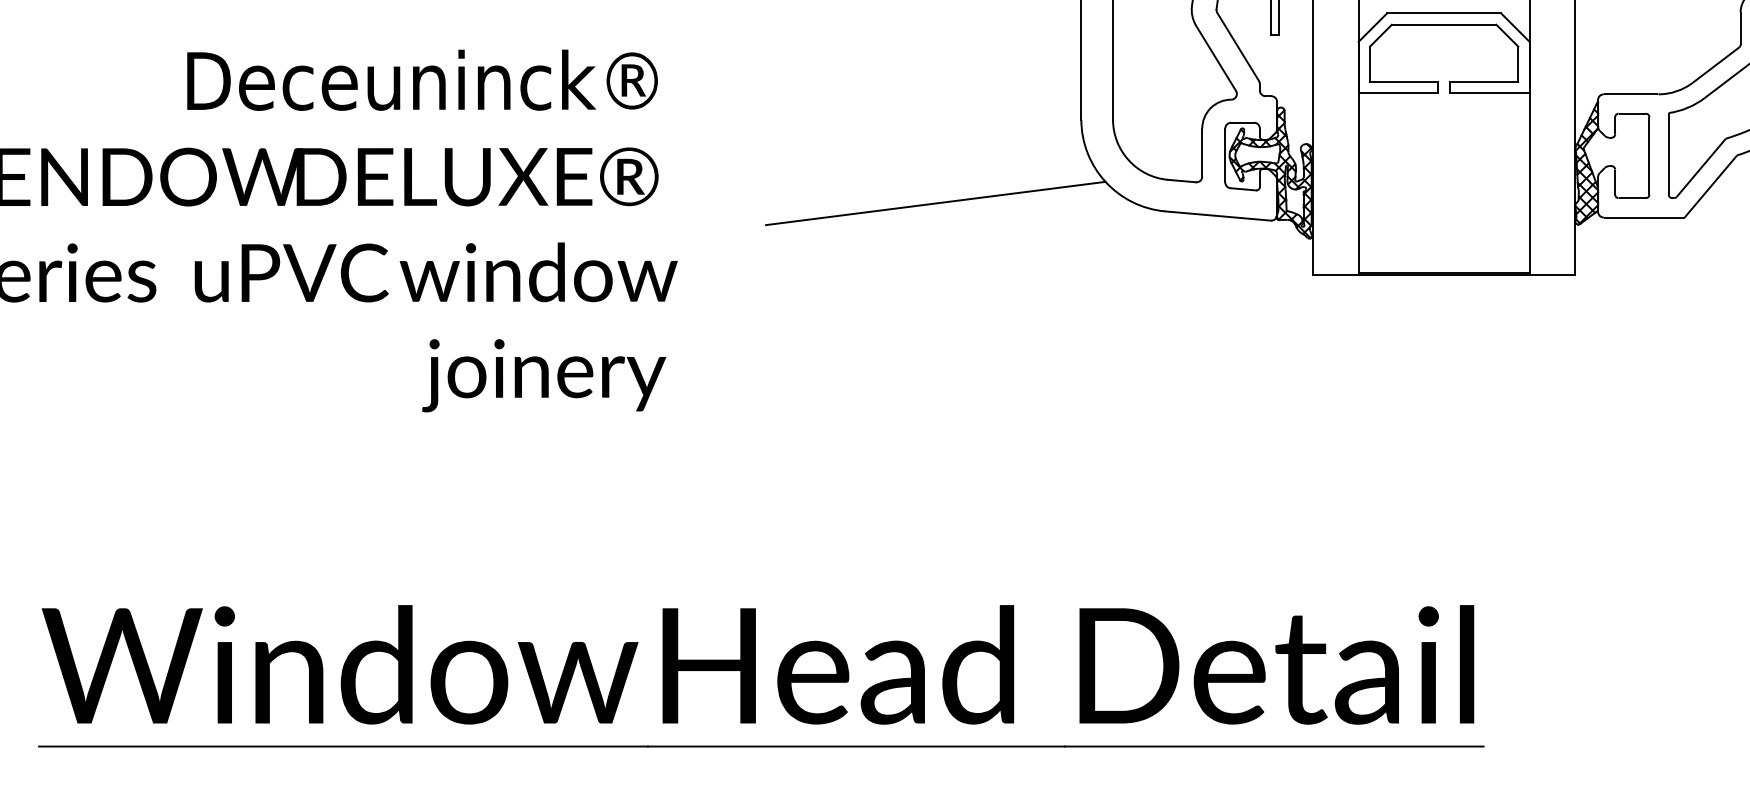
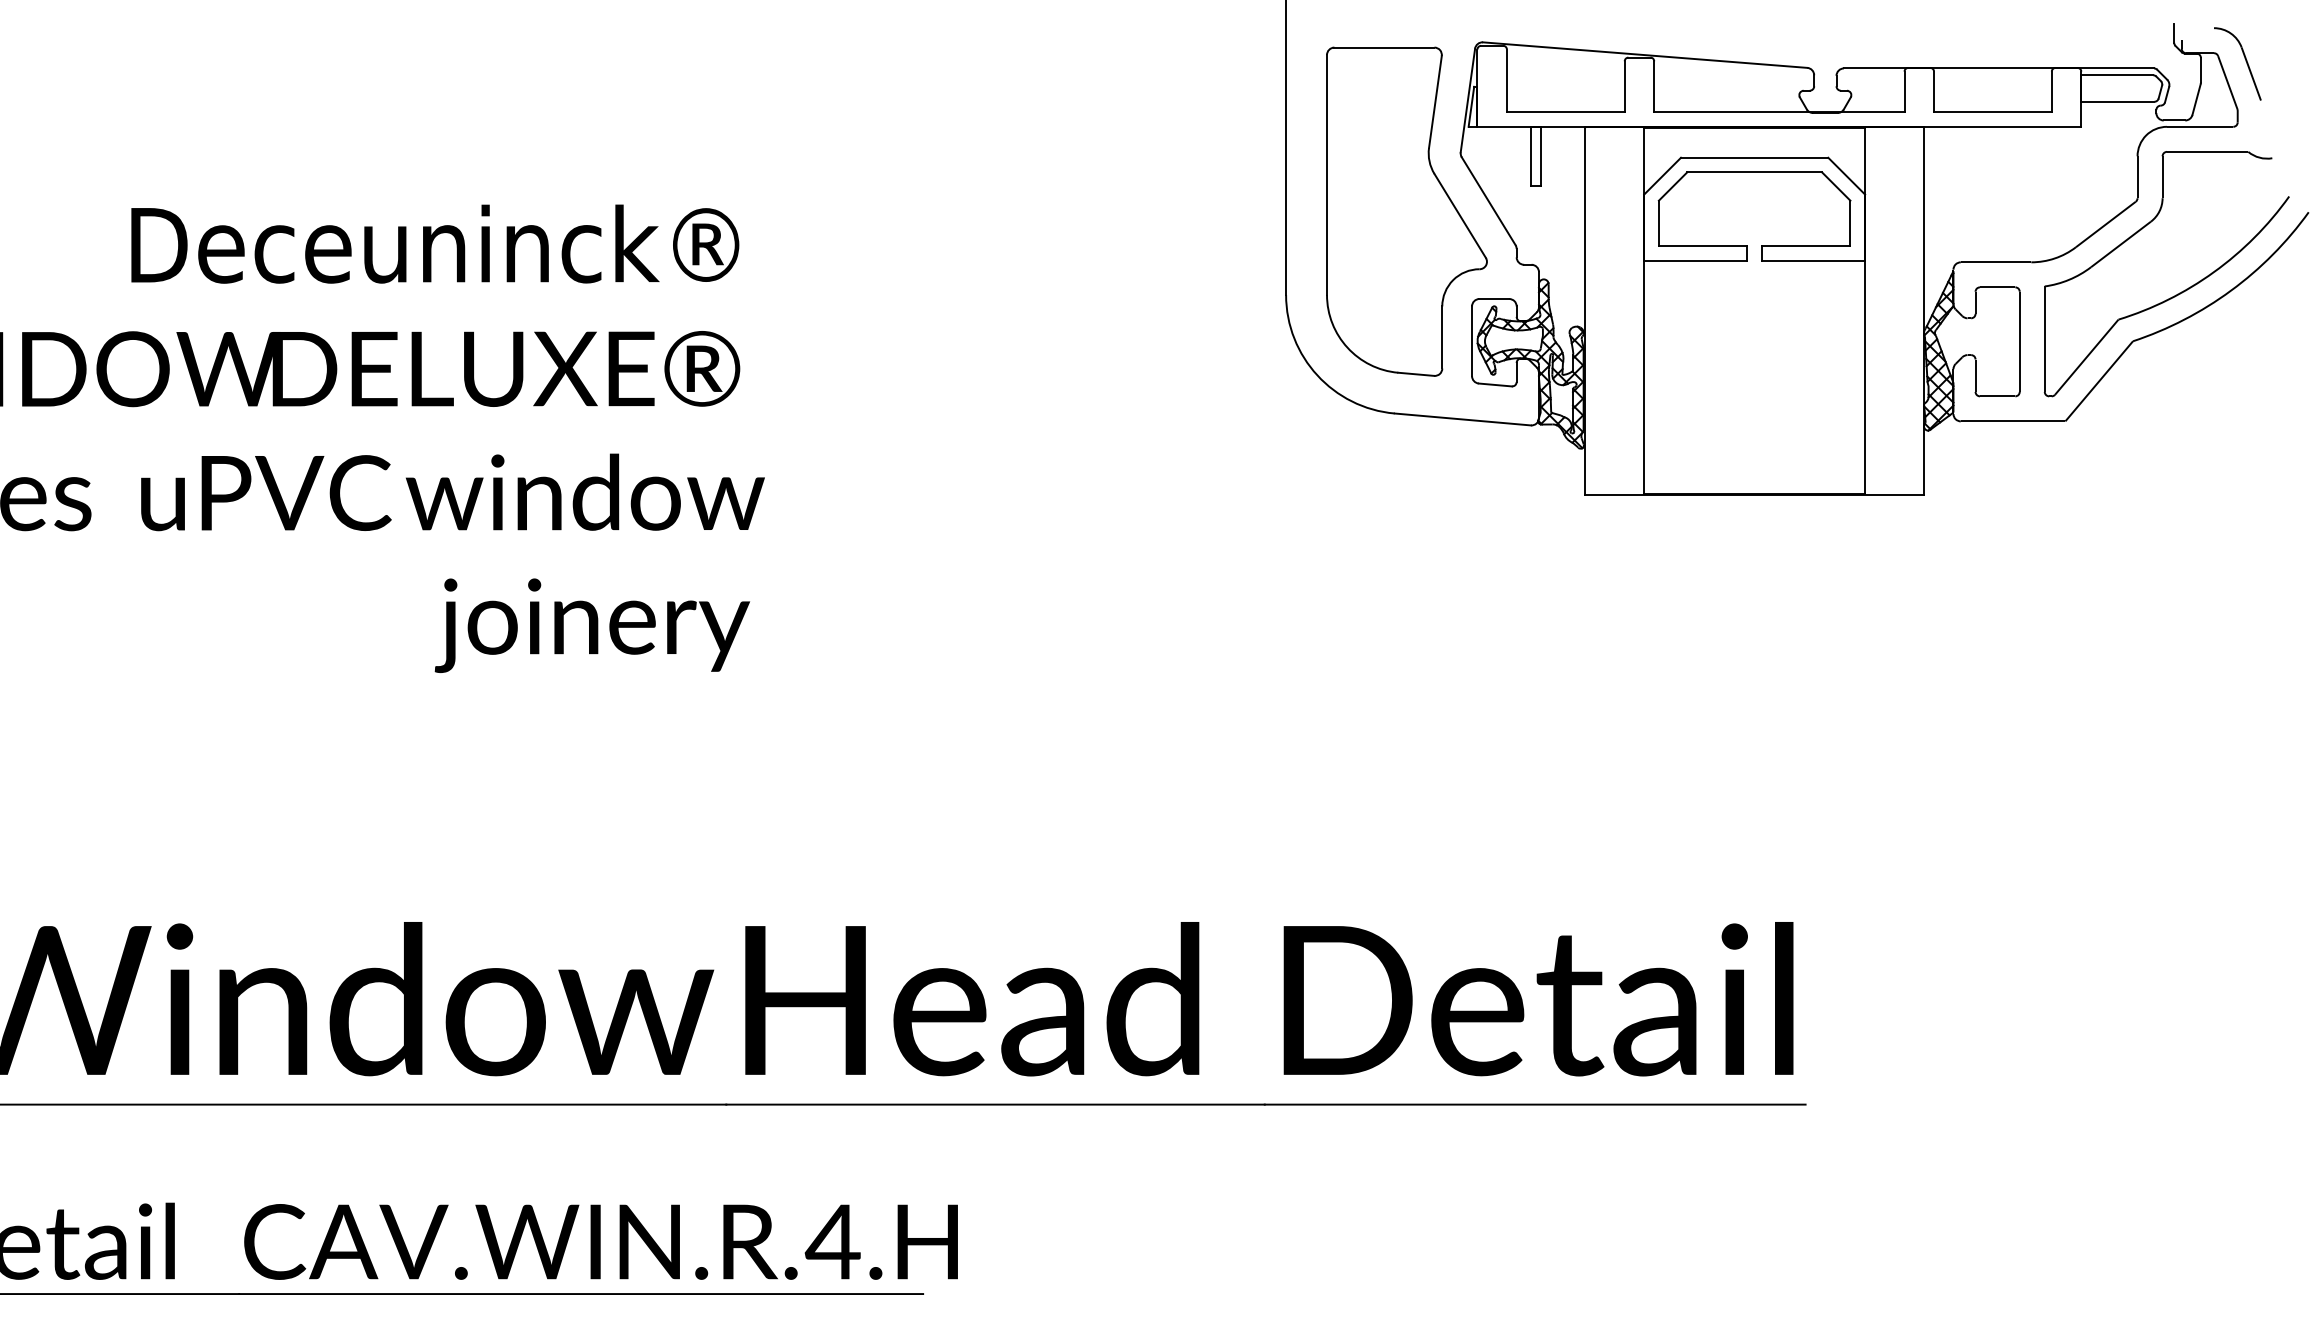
line: (935, 203) -> (1097, 403), removed

